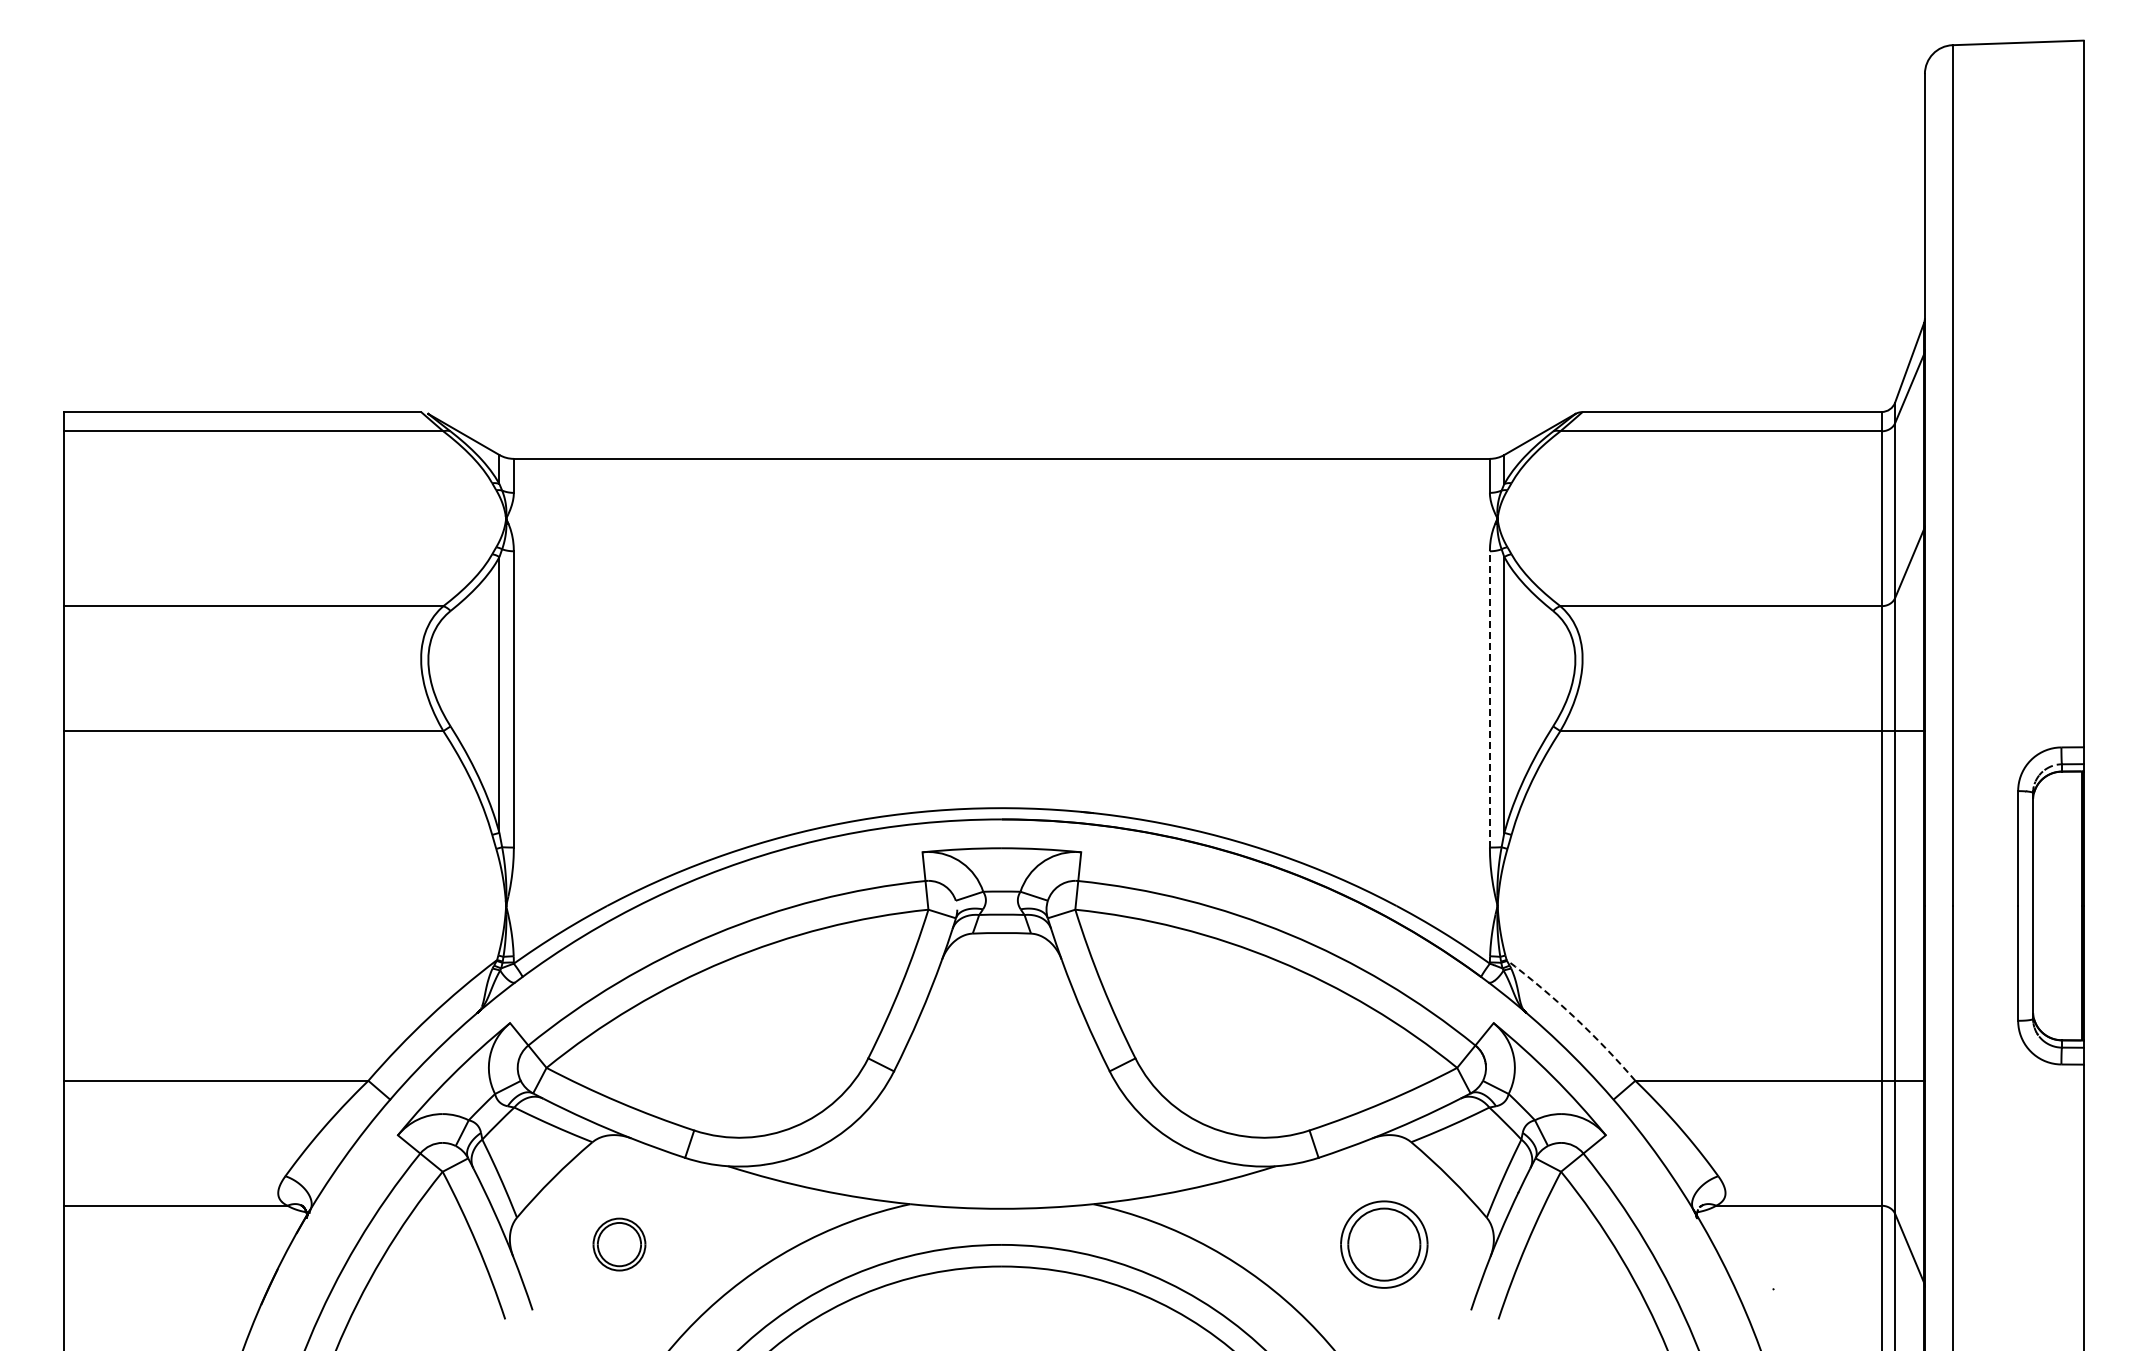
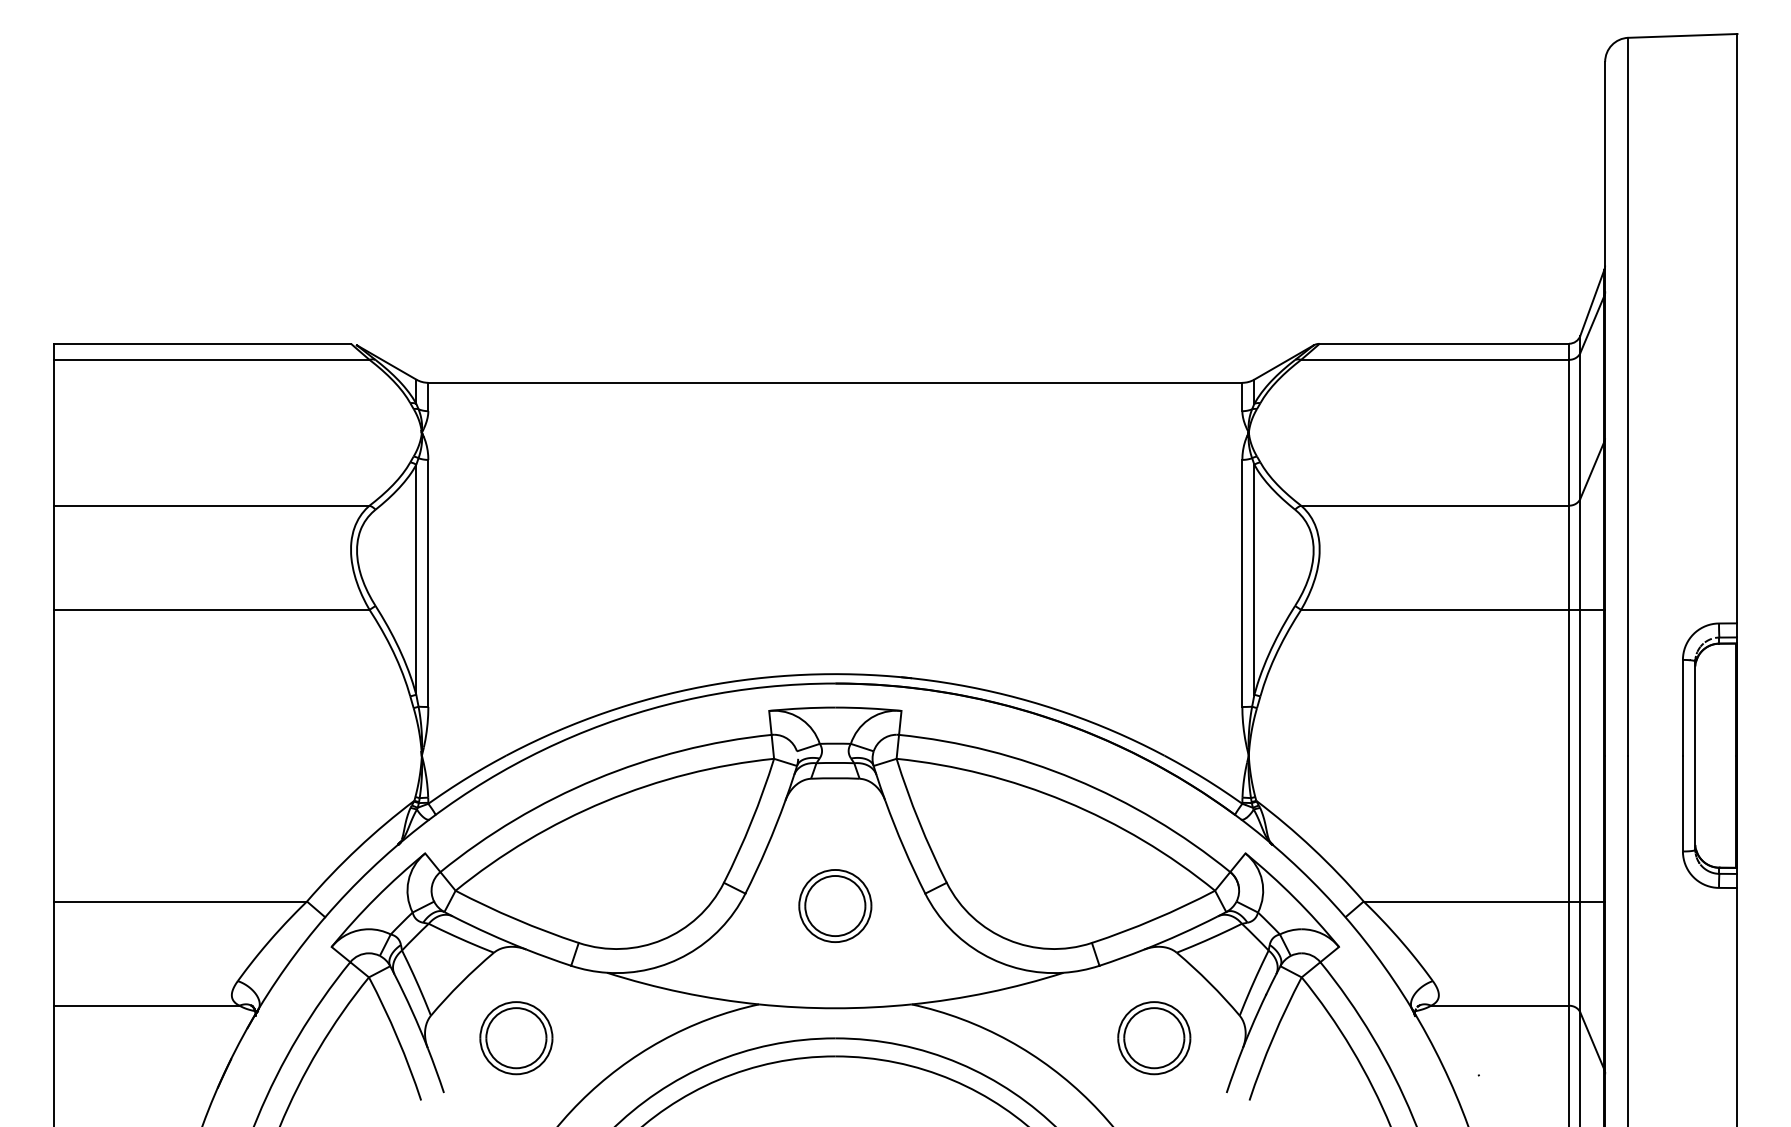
line: (1489, 698) -> (1242, 582), dashed -> solid
arc: (1574, 1017) -> (1312, 848), dashed -> solid
part: (1001, 1086) -> (835, 906), added
part: (619, 1244) -> (516, 1038), size x1.67

